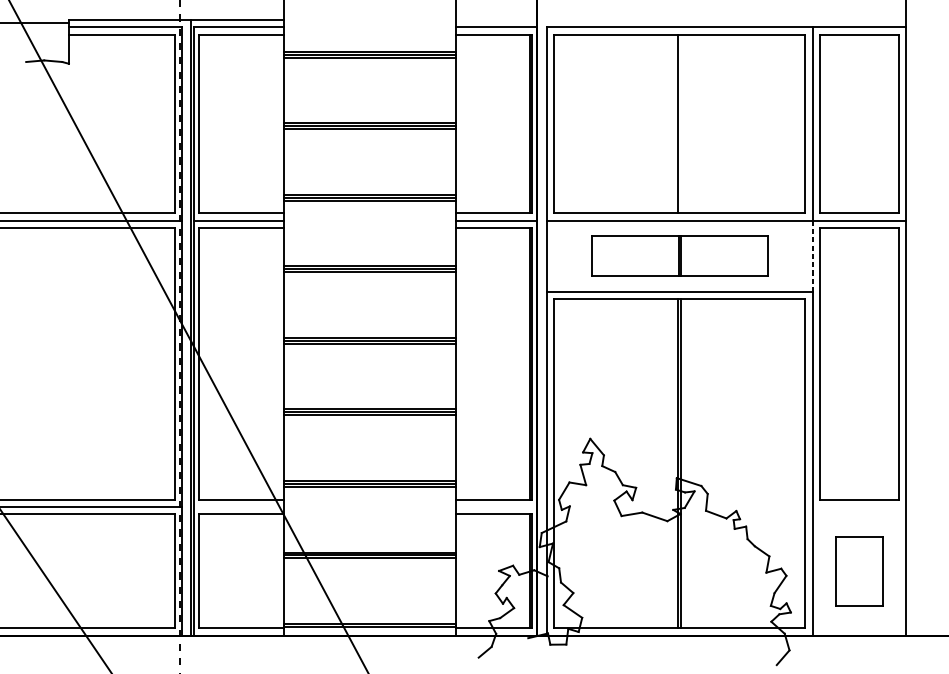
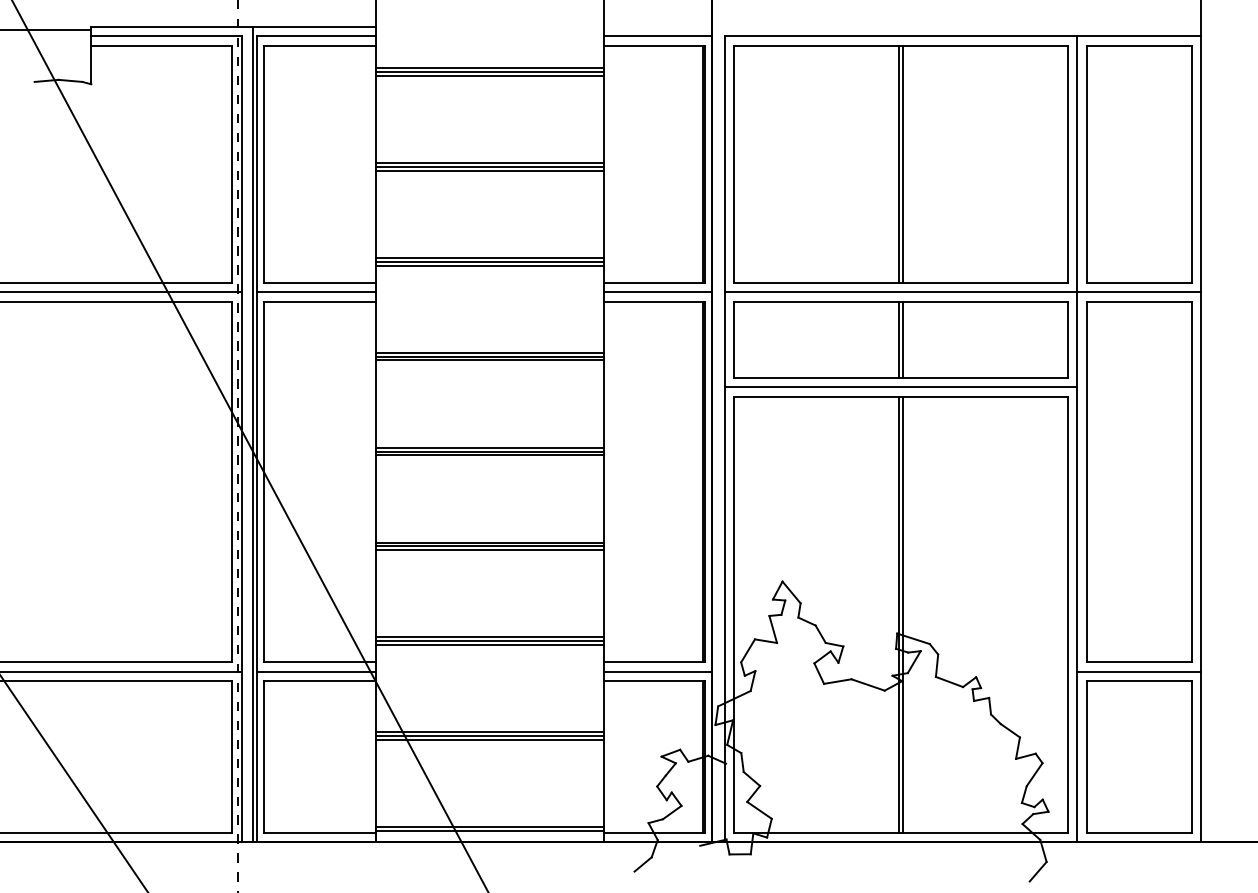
line: (680, 123) -> (902, 163), added
part: (679, 256) -> (900, 339), size x1.43
line: (812, 257) -> (1077, 340), dashed -> solid
line: (238, 506) -> (316, 671), added
line: (495, 506) -> (657, 671), added
line: (859, 506) -> (1139, 671), added
part: (859, 570) -> (1139, 756), size x1.67

